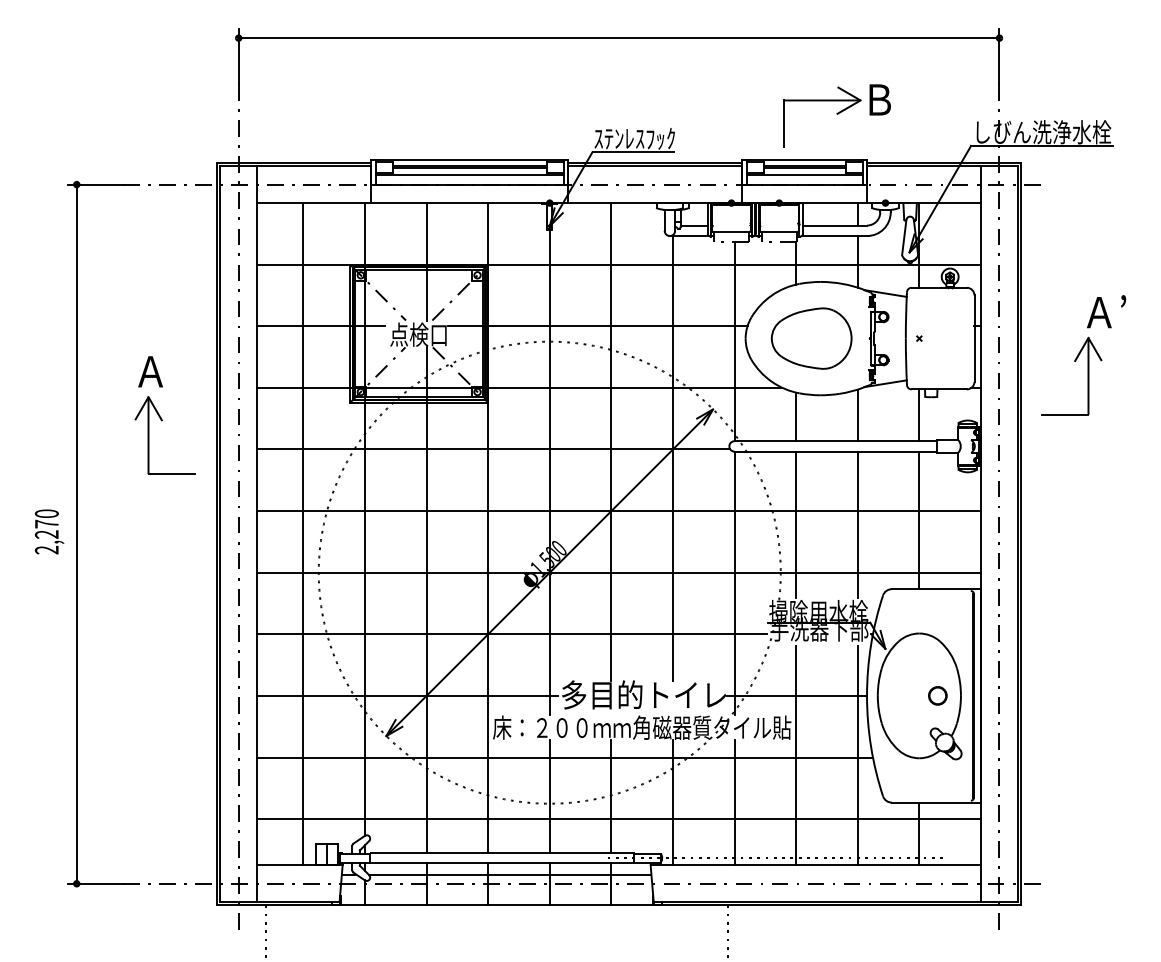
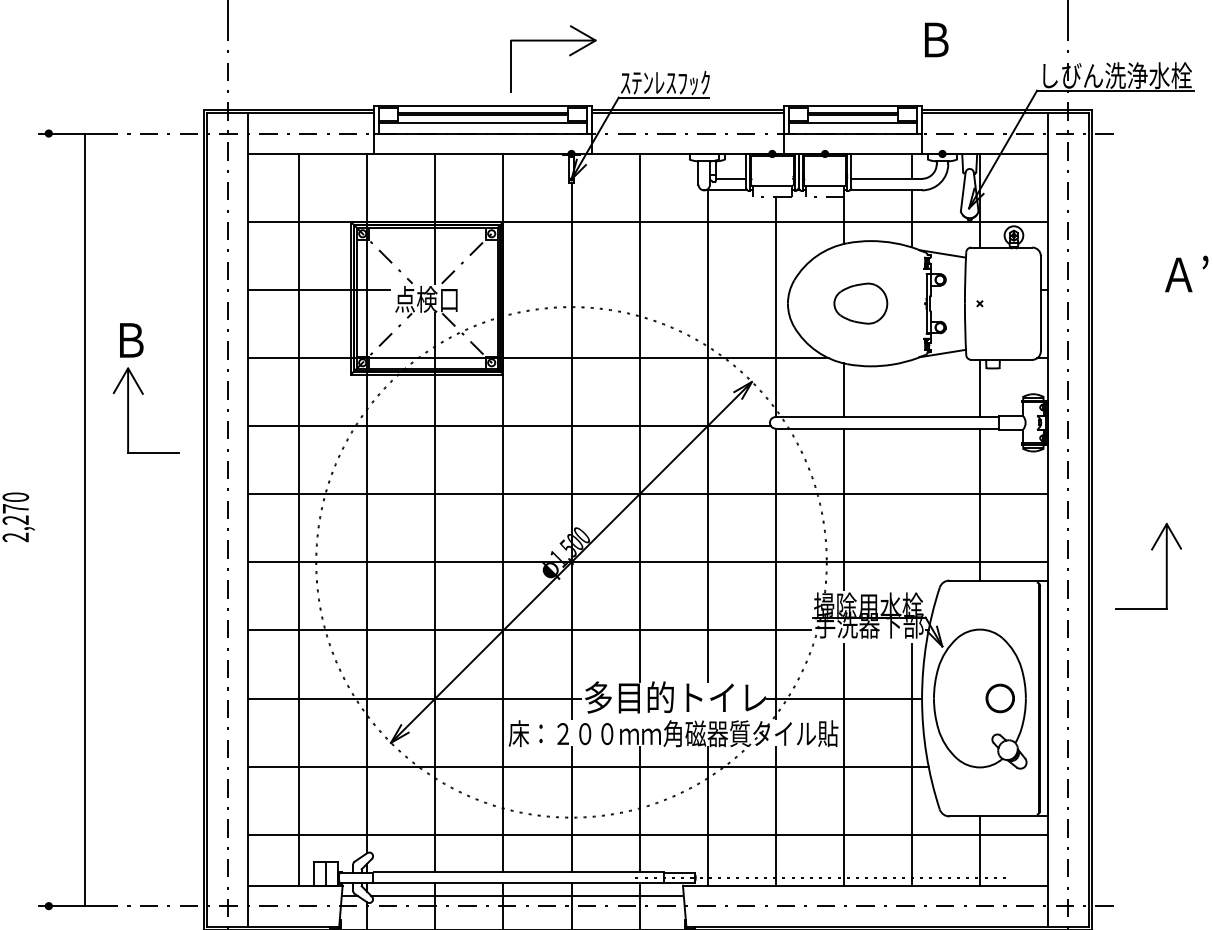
part: (836, 114) -> (568, 56), moved
line: (597, 326) -> (624, 290), removed
part: (811, 338) -> (860, 303), size x0.6
part: (1075, 362) -> (1152, 551), moved
text: (150, 371) -> (130, 340), Ａ -> Ｂ
line: (857, 415) -> (911, 388), removed
line: (857, 524) -> (911, 509), removed
line: (76, 533) -> (85, 519), moved
part: (937, 695) -> (999, 698), size x1.4

